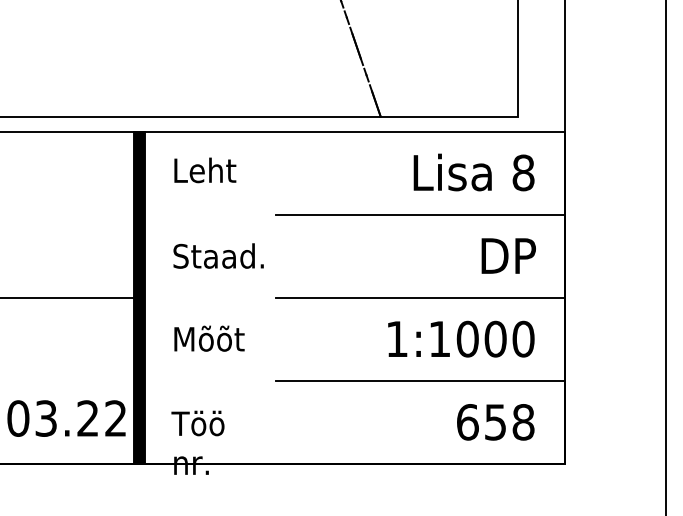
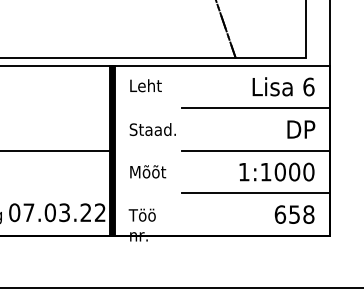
text: (522, 171) -> (308, 86), 8 -> 6

